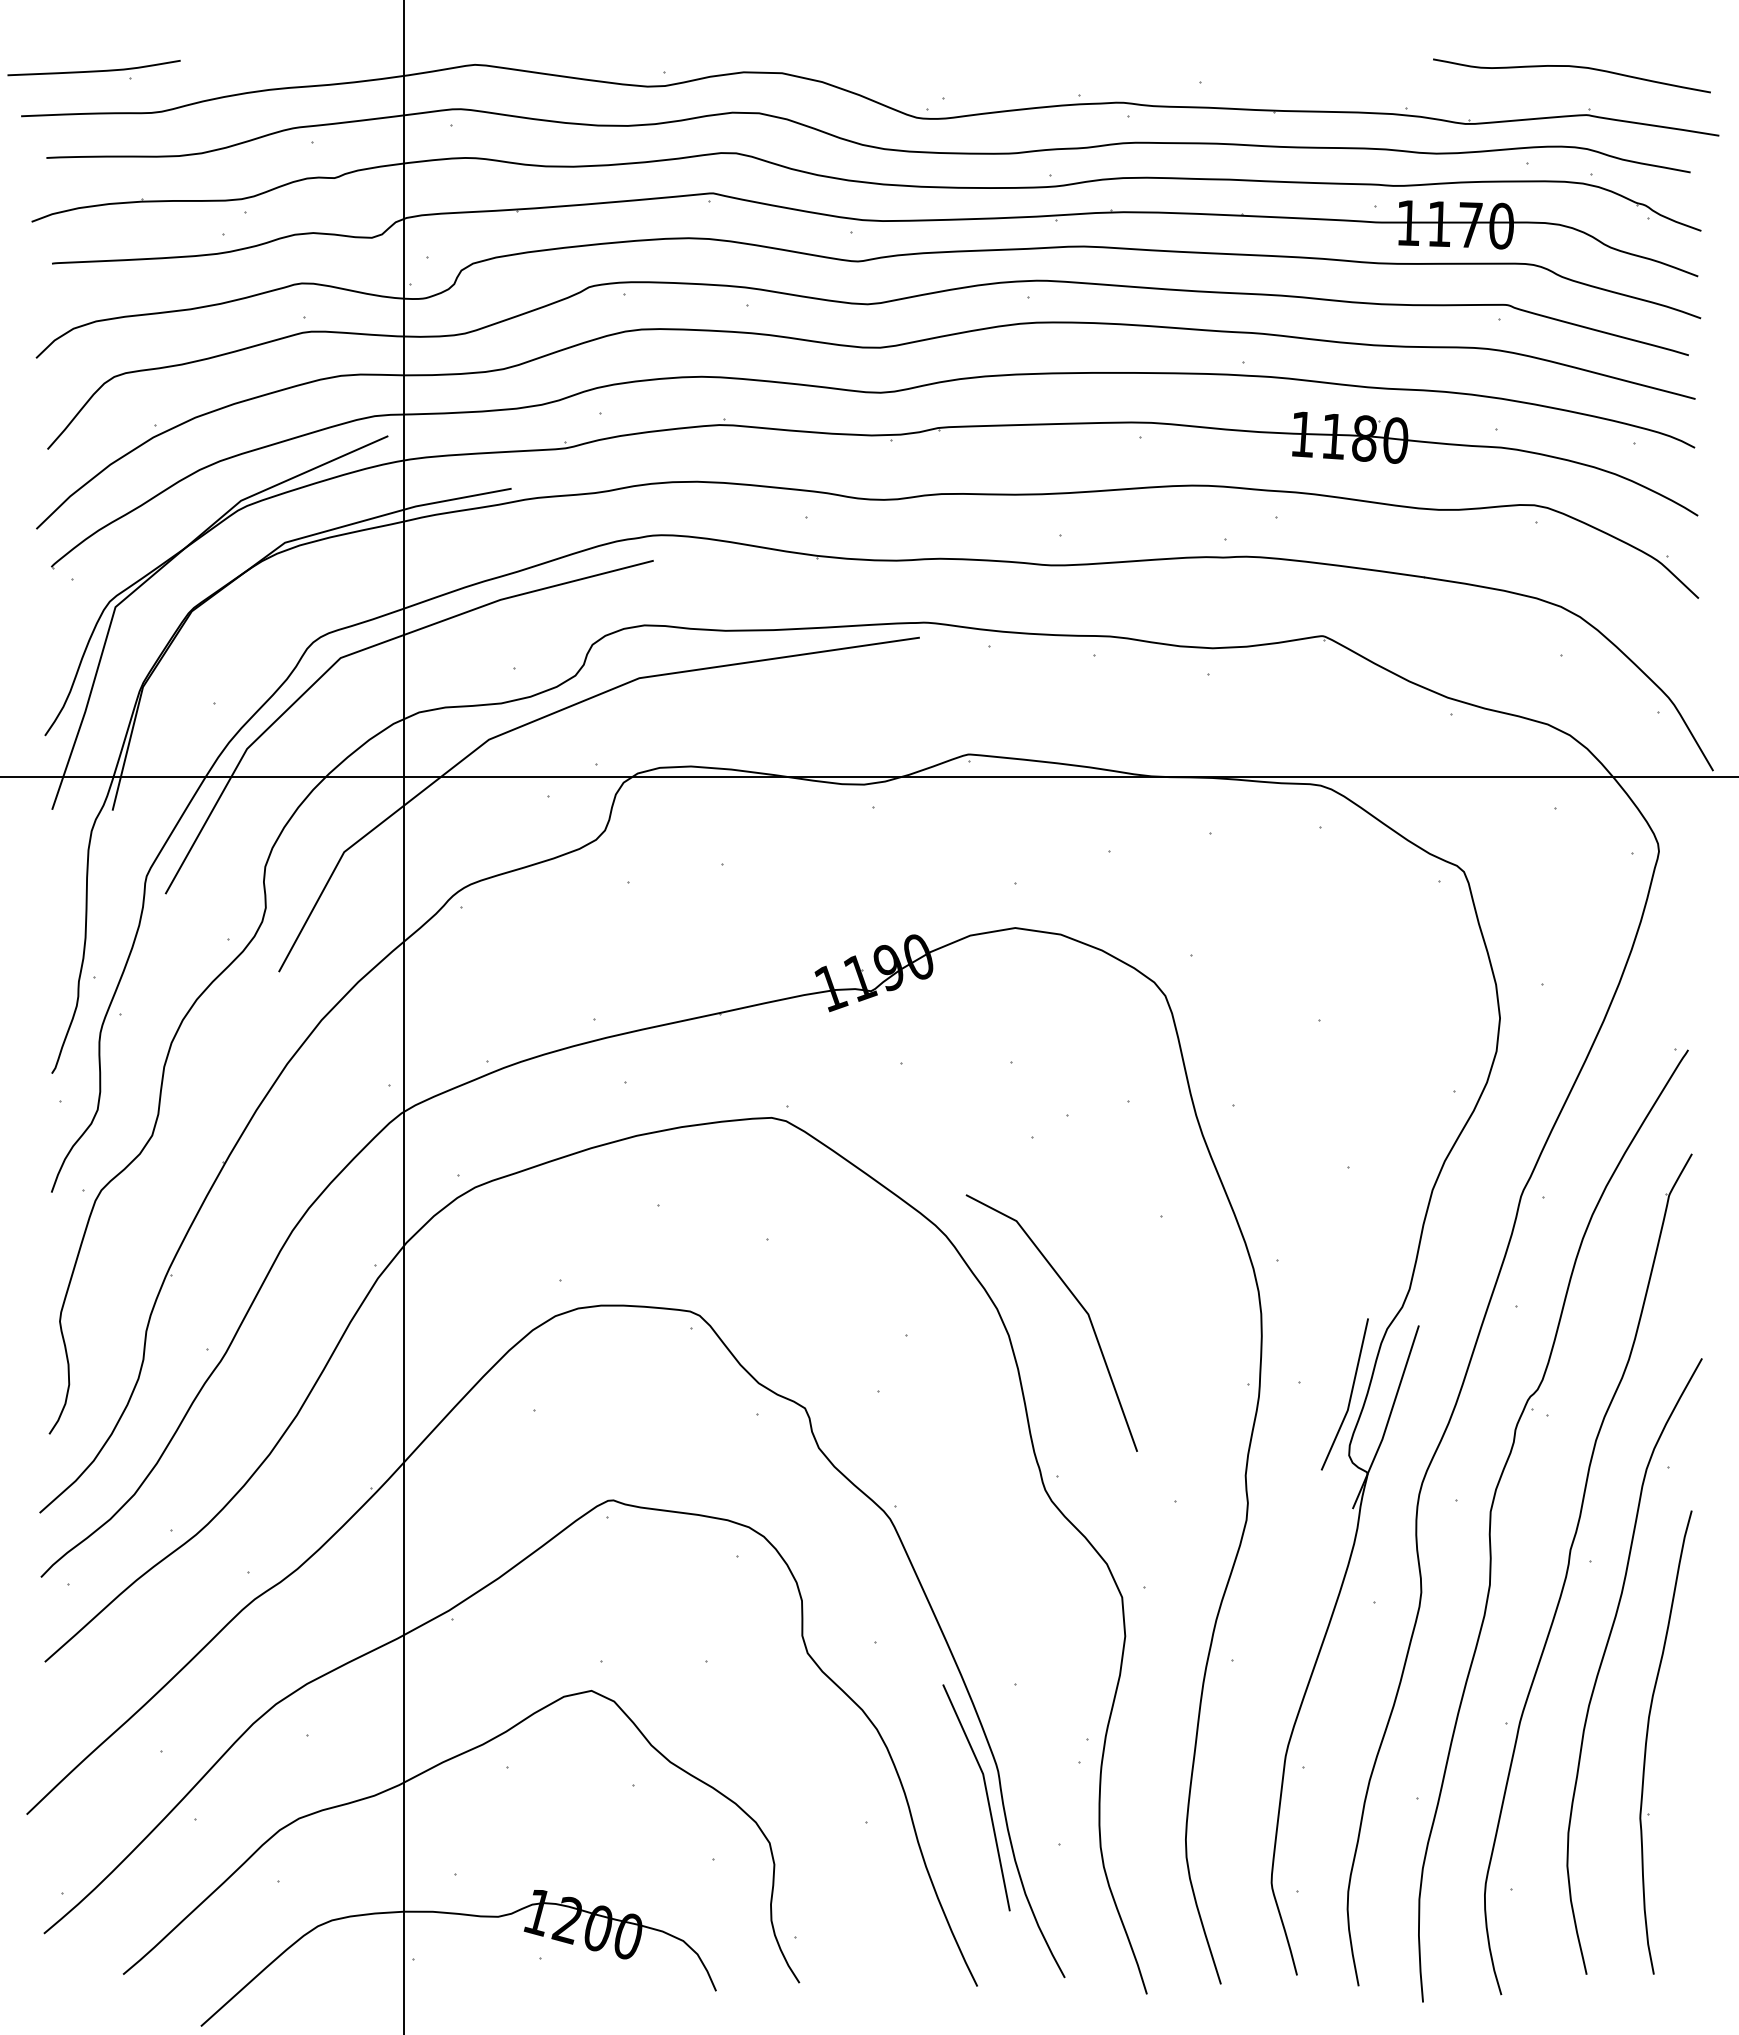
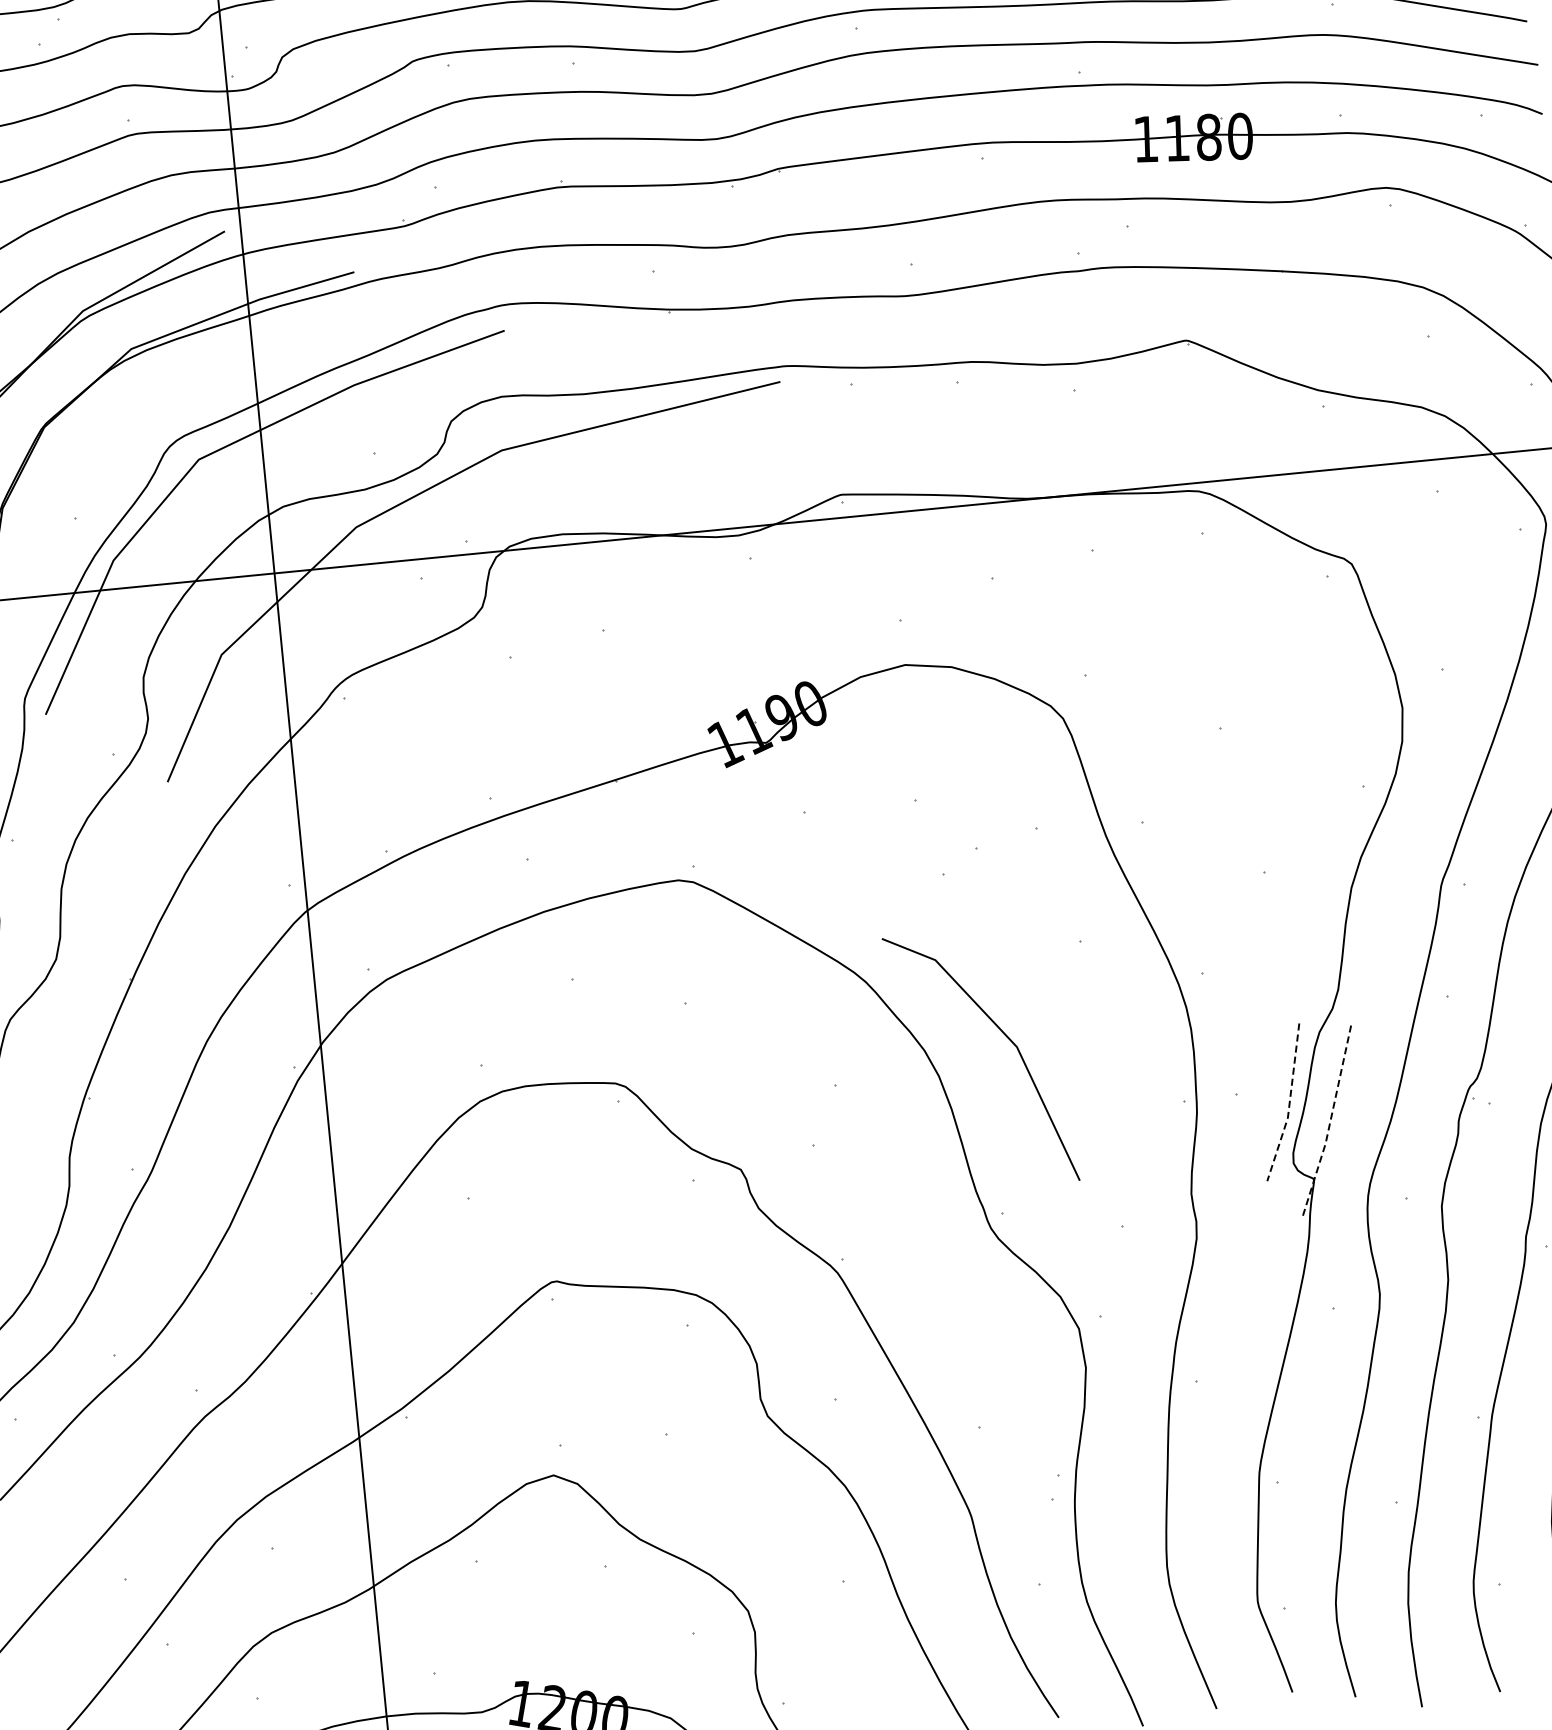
line: (1350, 1396) -> (1289, 1103), solid -> dashed
line: (1388, 1419) -> (1329, 1123), solid -> dashed
line: (986, 1797) -> (962, 1543), removed

